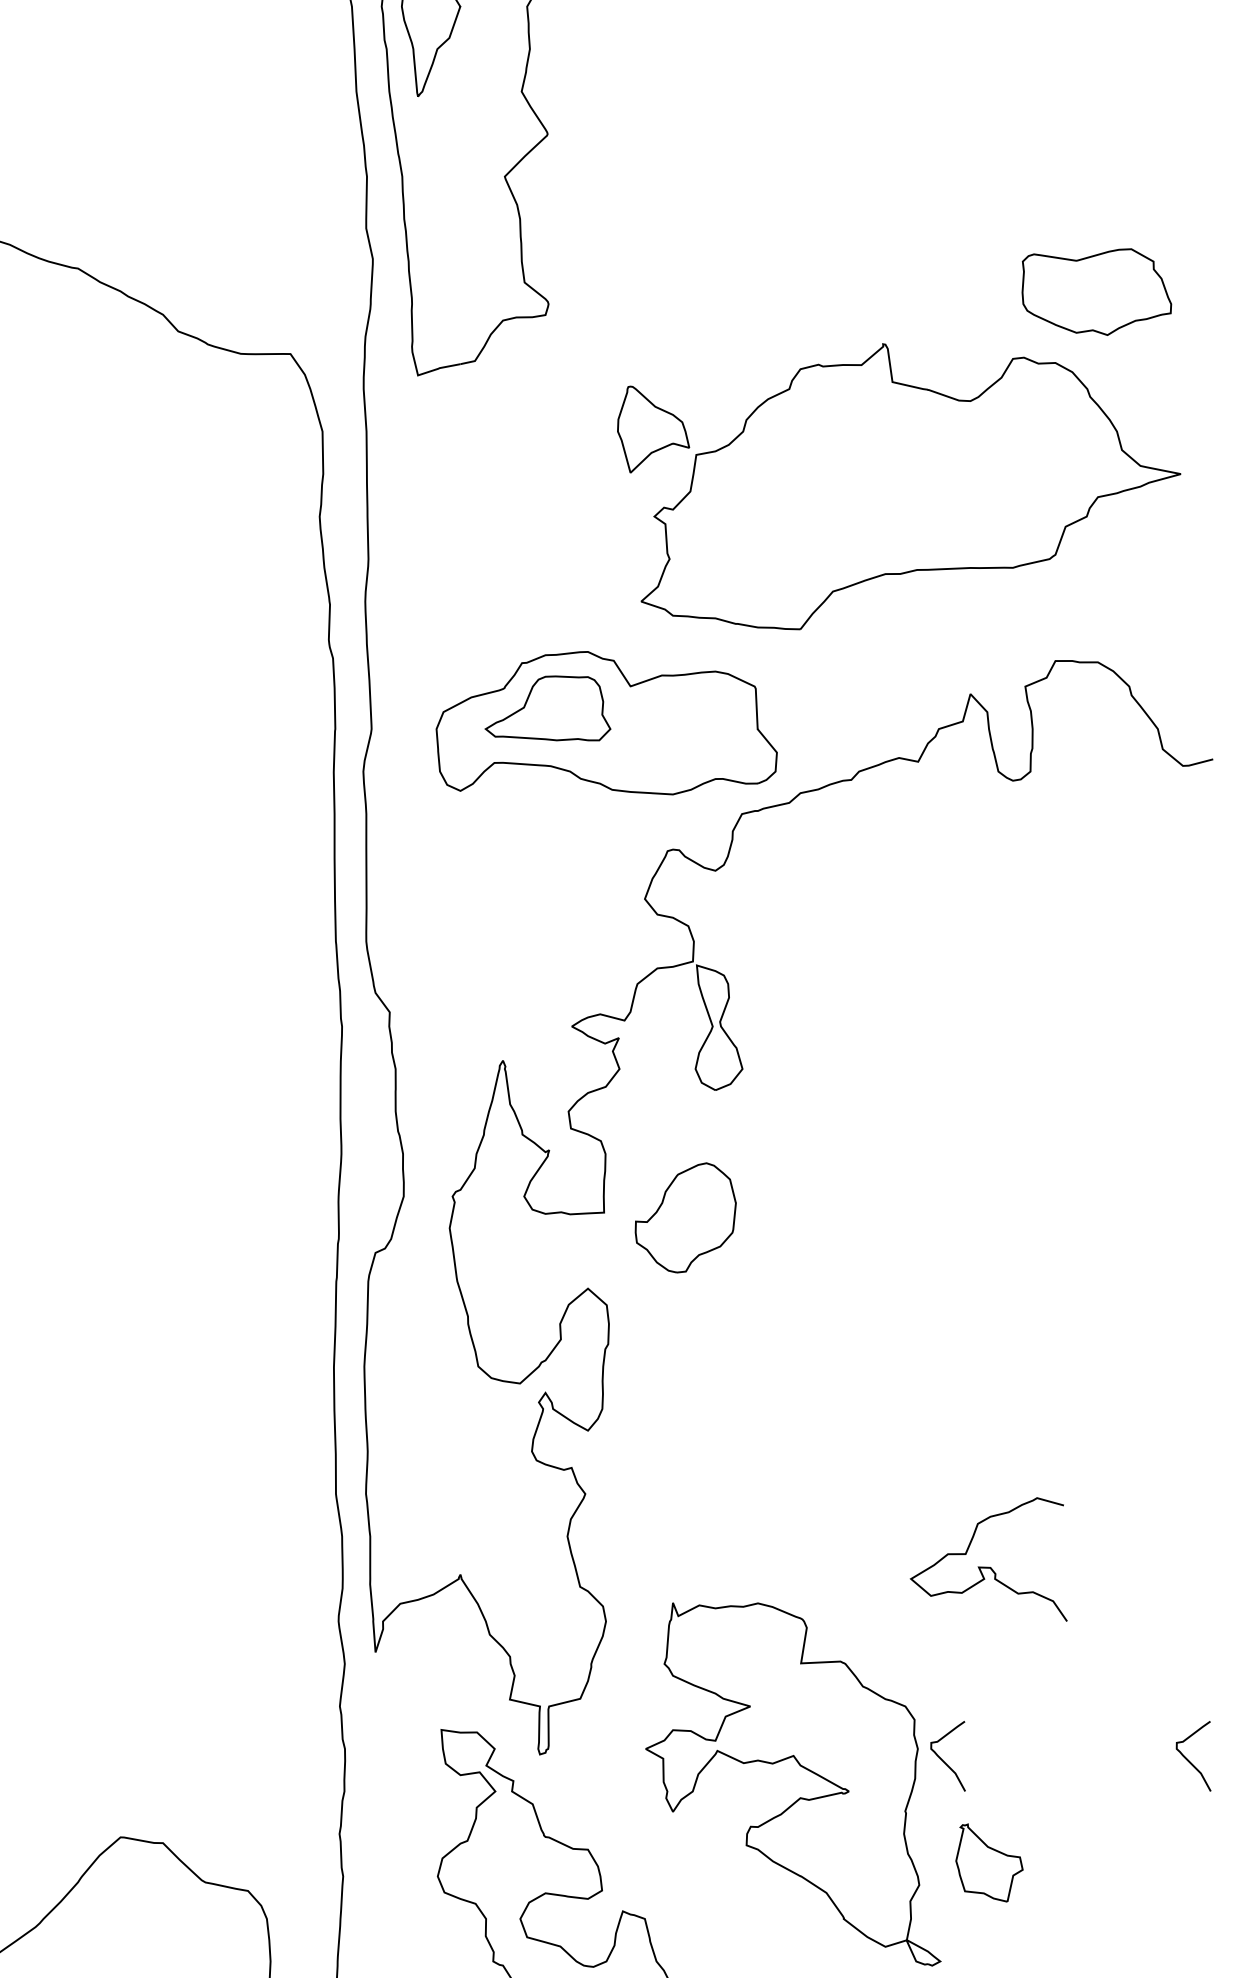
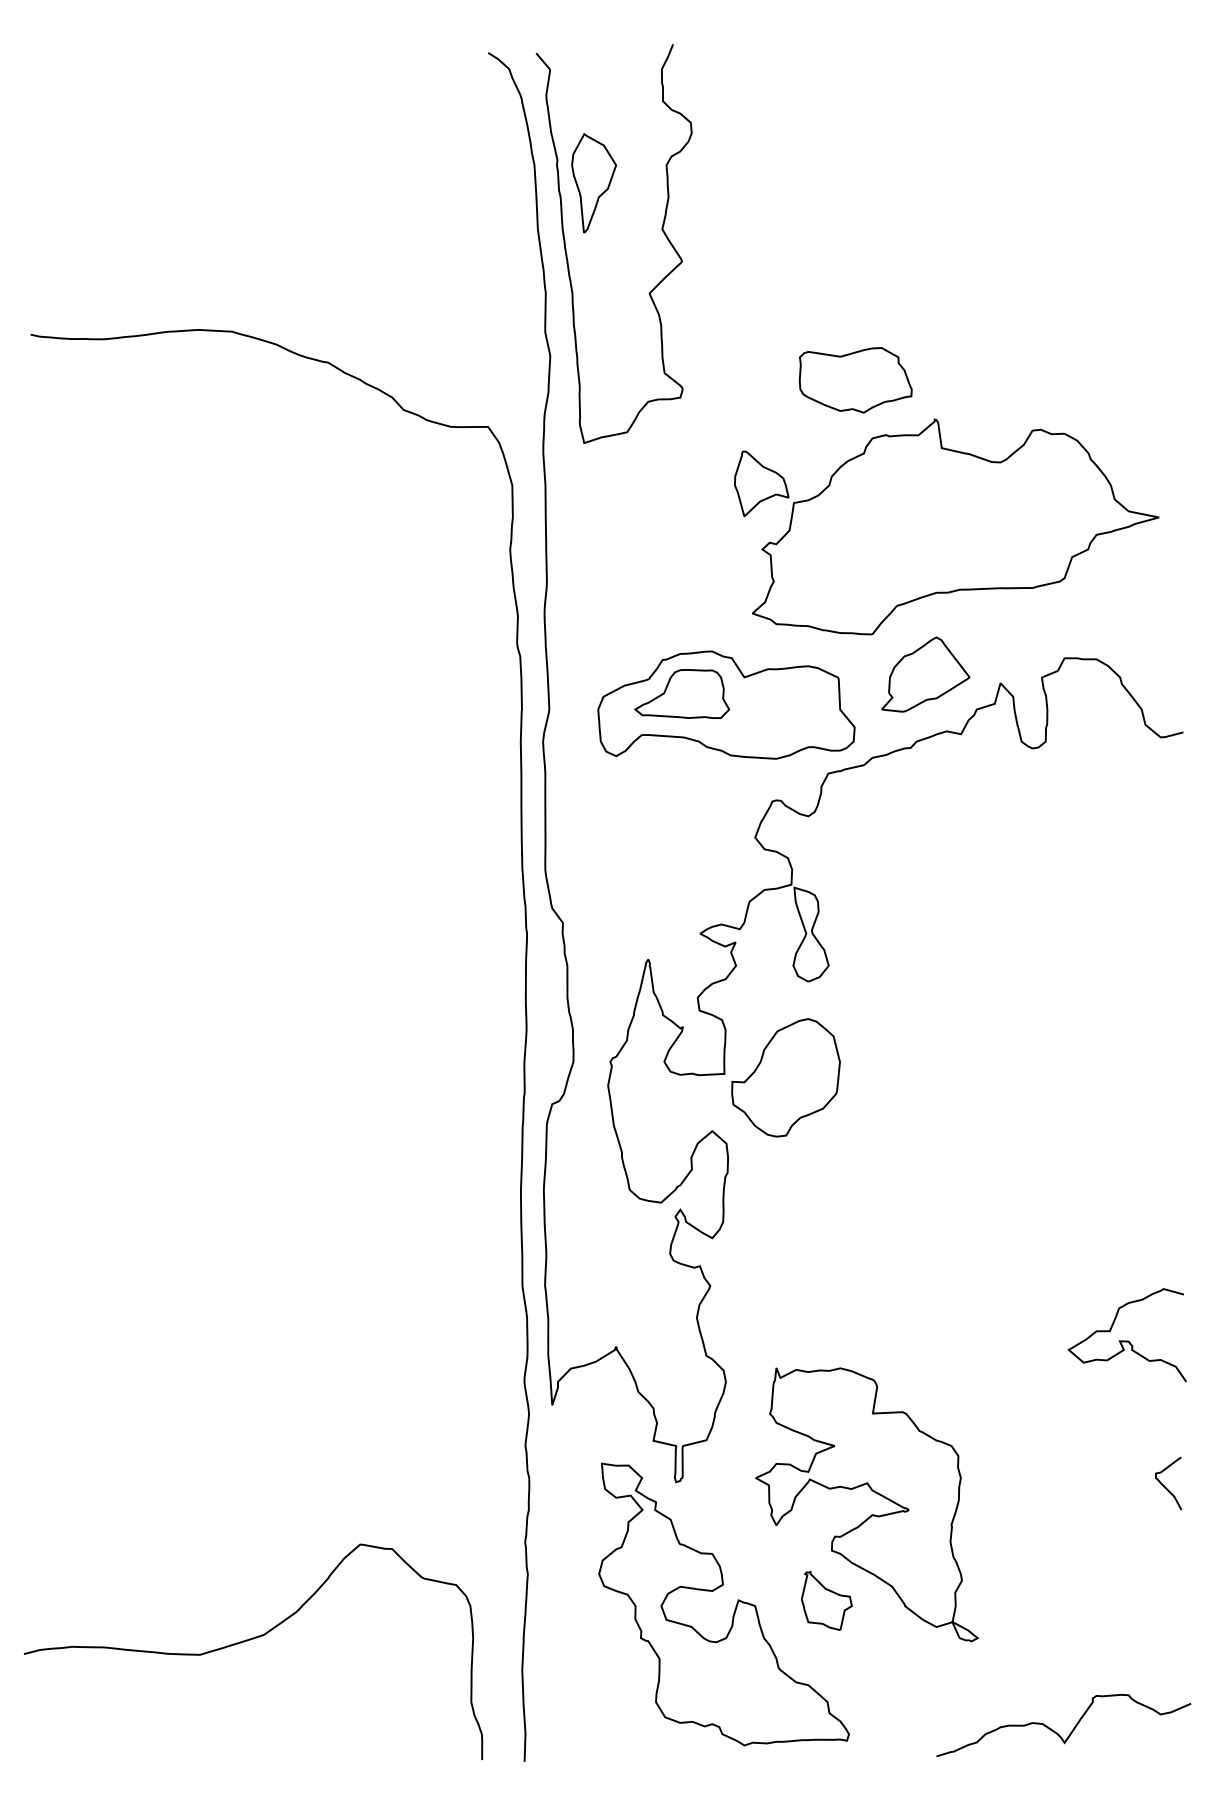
part: (1096, 292) -> (855, 380), moved
part: (870, 682) -> (925, 674), added
part: (685, 1217) -> (785, 1077), size x1.43
curve: (987, 1566) -> (1126, 1340), moved
curve: (943, 1760) -> (980, 1486), removed
part: (989, 1862) -> (826, 1600), moved

